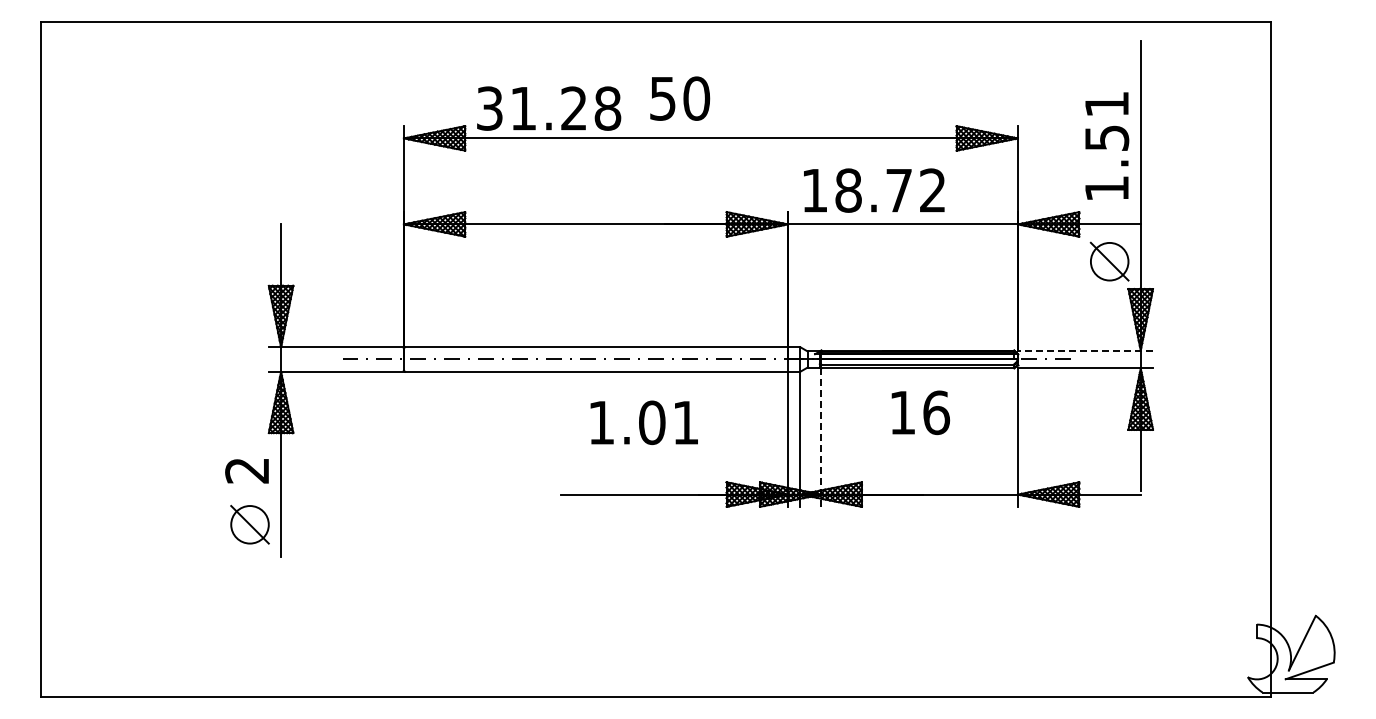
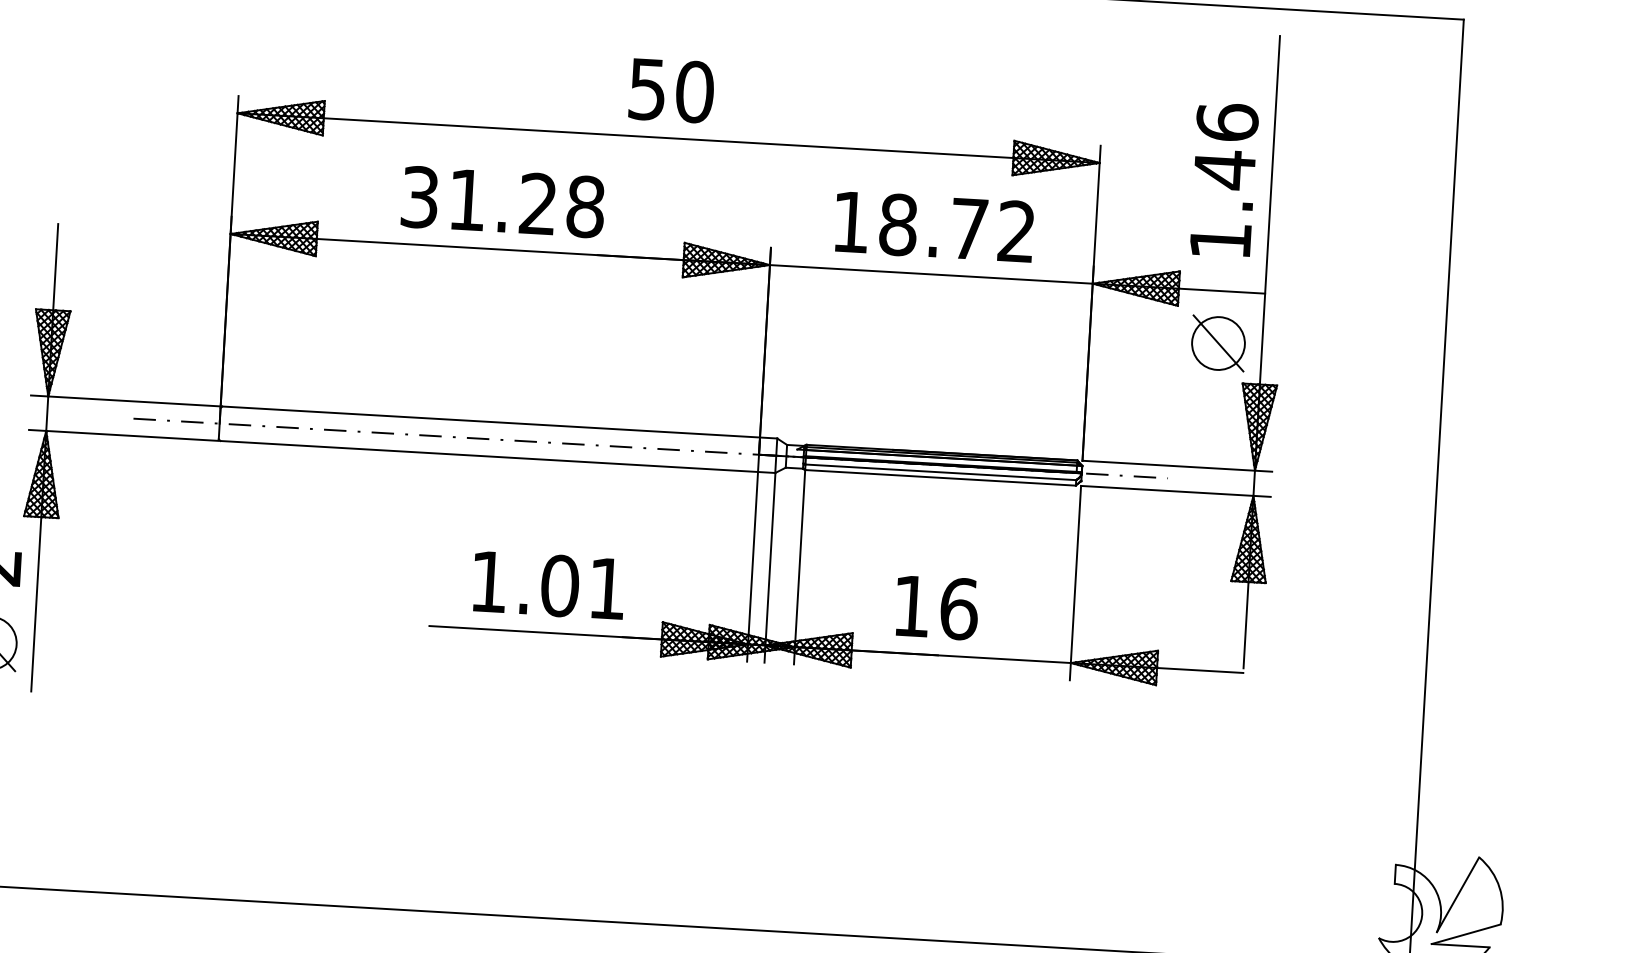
text: (680, 98) -> (672, 90), moved
text: (549, 108) -> (503, 201), moved
text: (1106, 121) -> (1225, 146), 1.51 -> 1.46
text: (874, 190) -> (934, 226), moved
line: (1085, 350) -> (1177, 466), dashed -> solid
text: (920, 412) -> (936, 607), moved
text: (643, 422) -> (547, 584), moved
line: (821, 438) -> (799, 568), dashed -> solid

